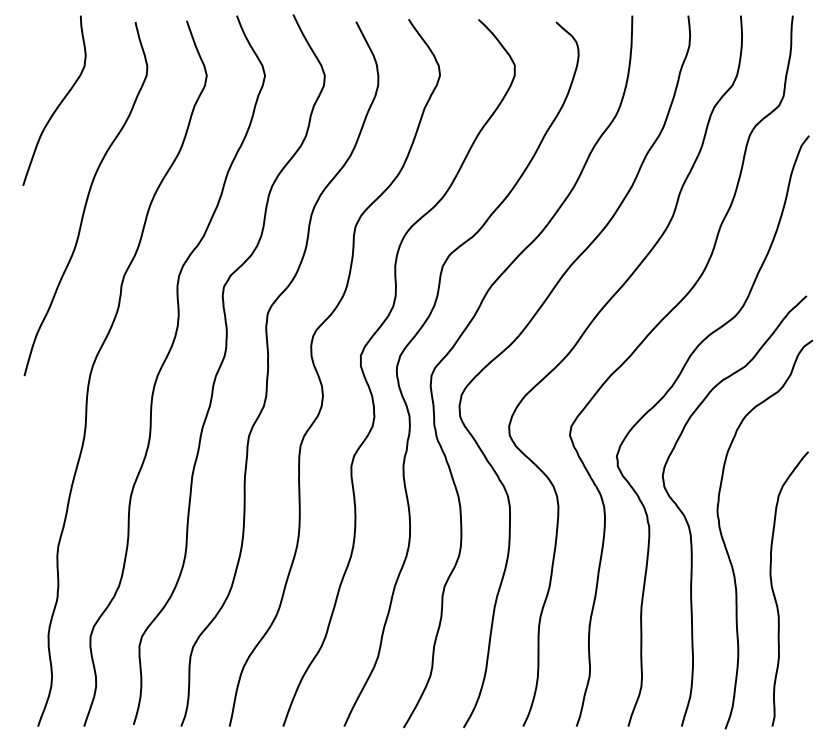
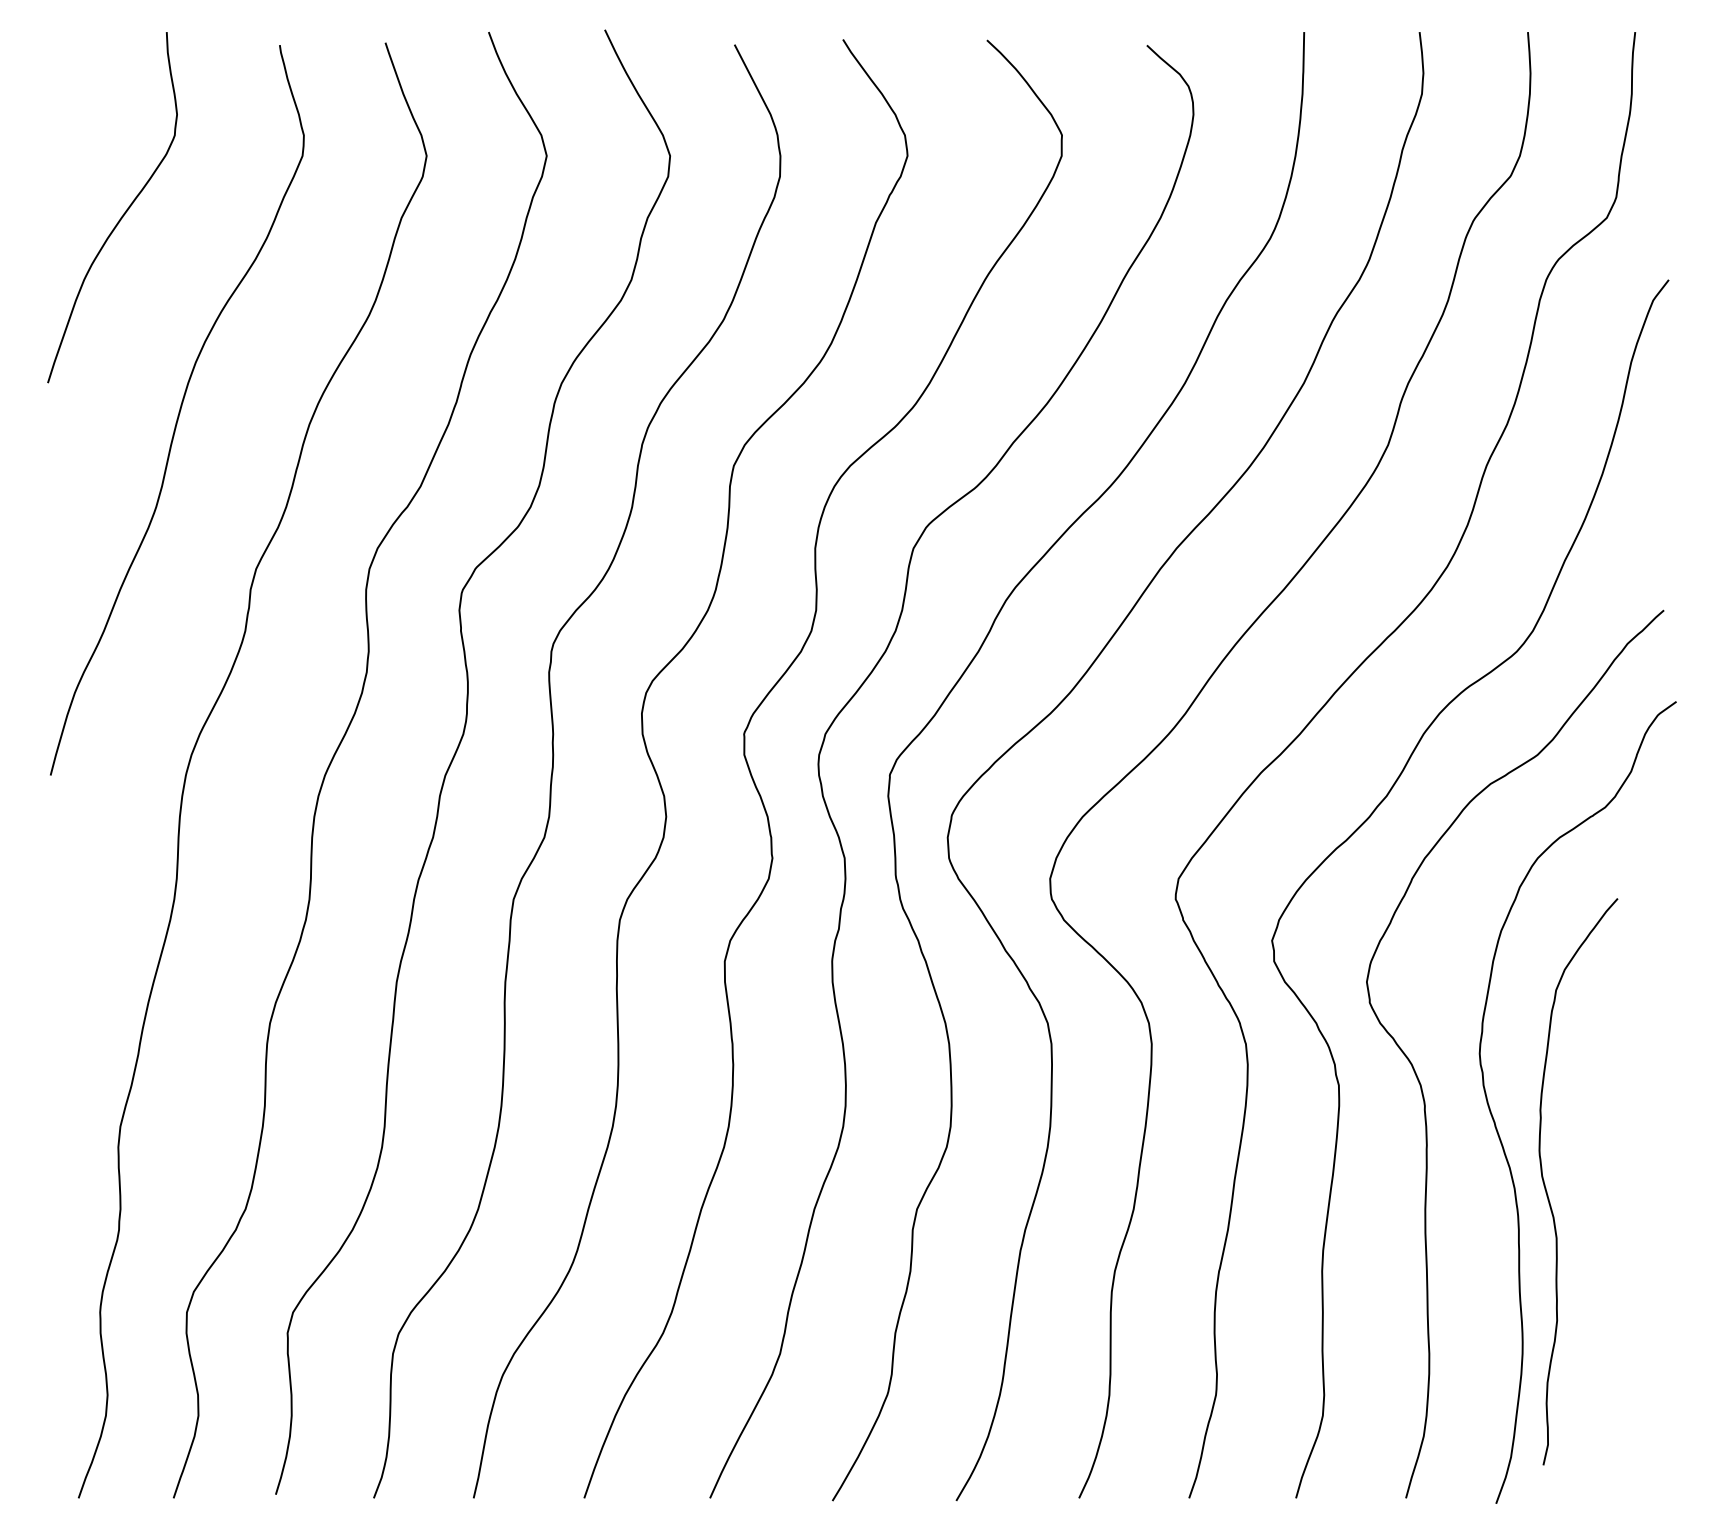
curve: (774, 592) -> (1547, 1188), moved

